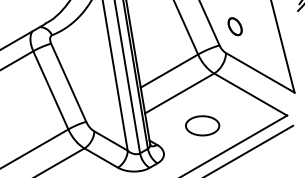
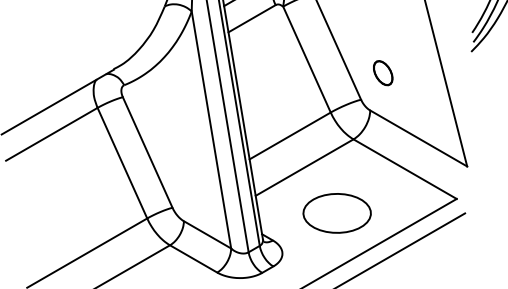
part: (202, 125) -> (336, 213), size x1.43

